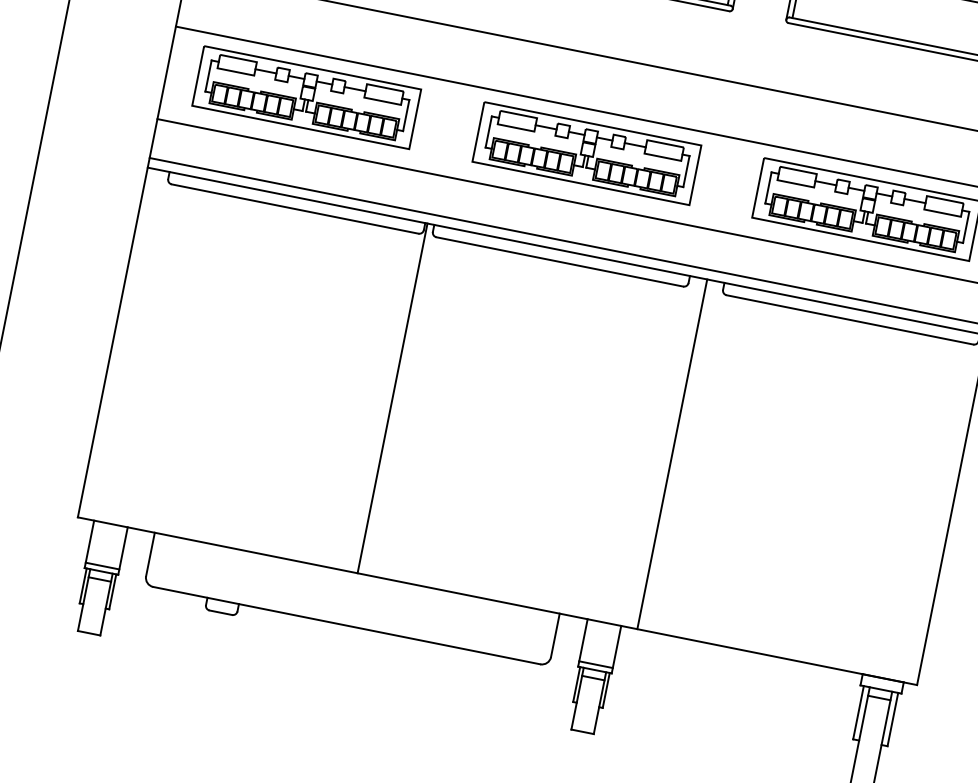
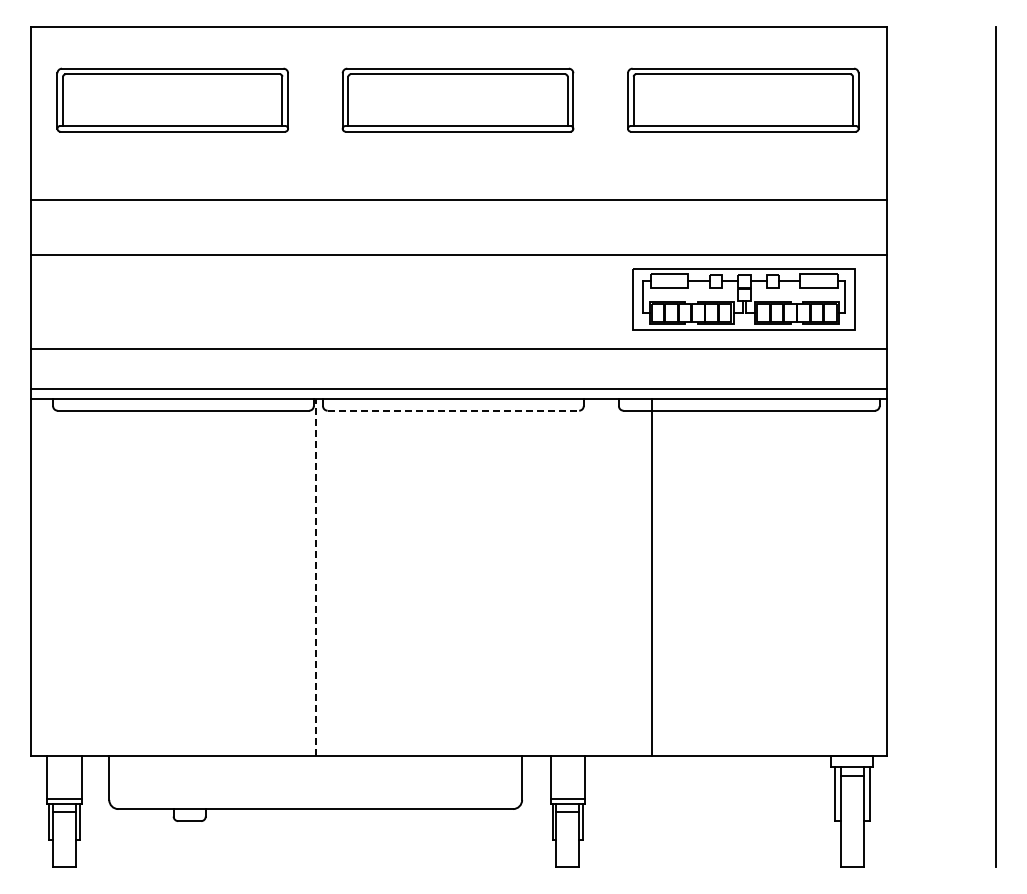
part: (306, 97) -> (172, 299), removed
part: (586, 153) -> (458, 299), removed
line: (560, 261) -> (453, 410), solid -> dashed
line: (393, 397) -> (316, 576), solid -> dashed
line: (672, 454) -> (652, 577), moved

